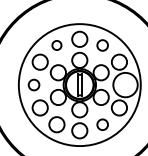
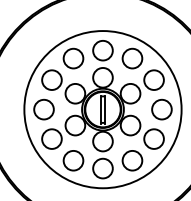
circle: (56, 45) -> (73, 58), size x1.67
circle: (102, 45) -> (132, 58), size x1.43
circle: (33, 84) -> (43, 109), size x1.43
circle: (125, 84) -> (161, 109), size x0.62
circle: (102, 124) -> (132, 160), size x1.43

